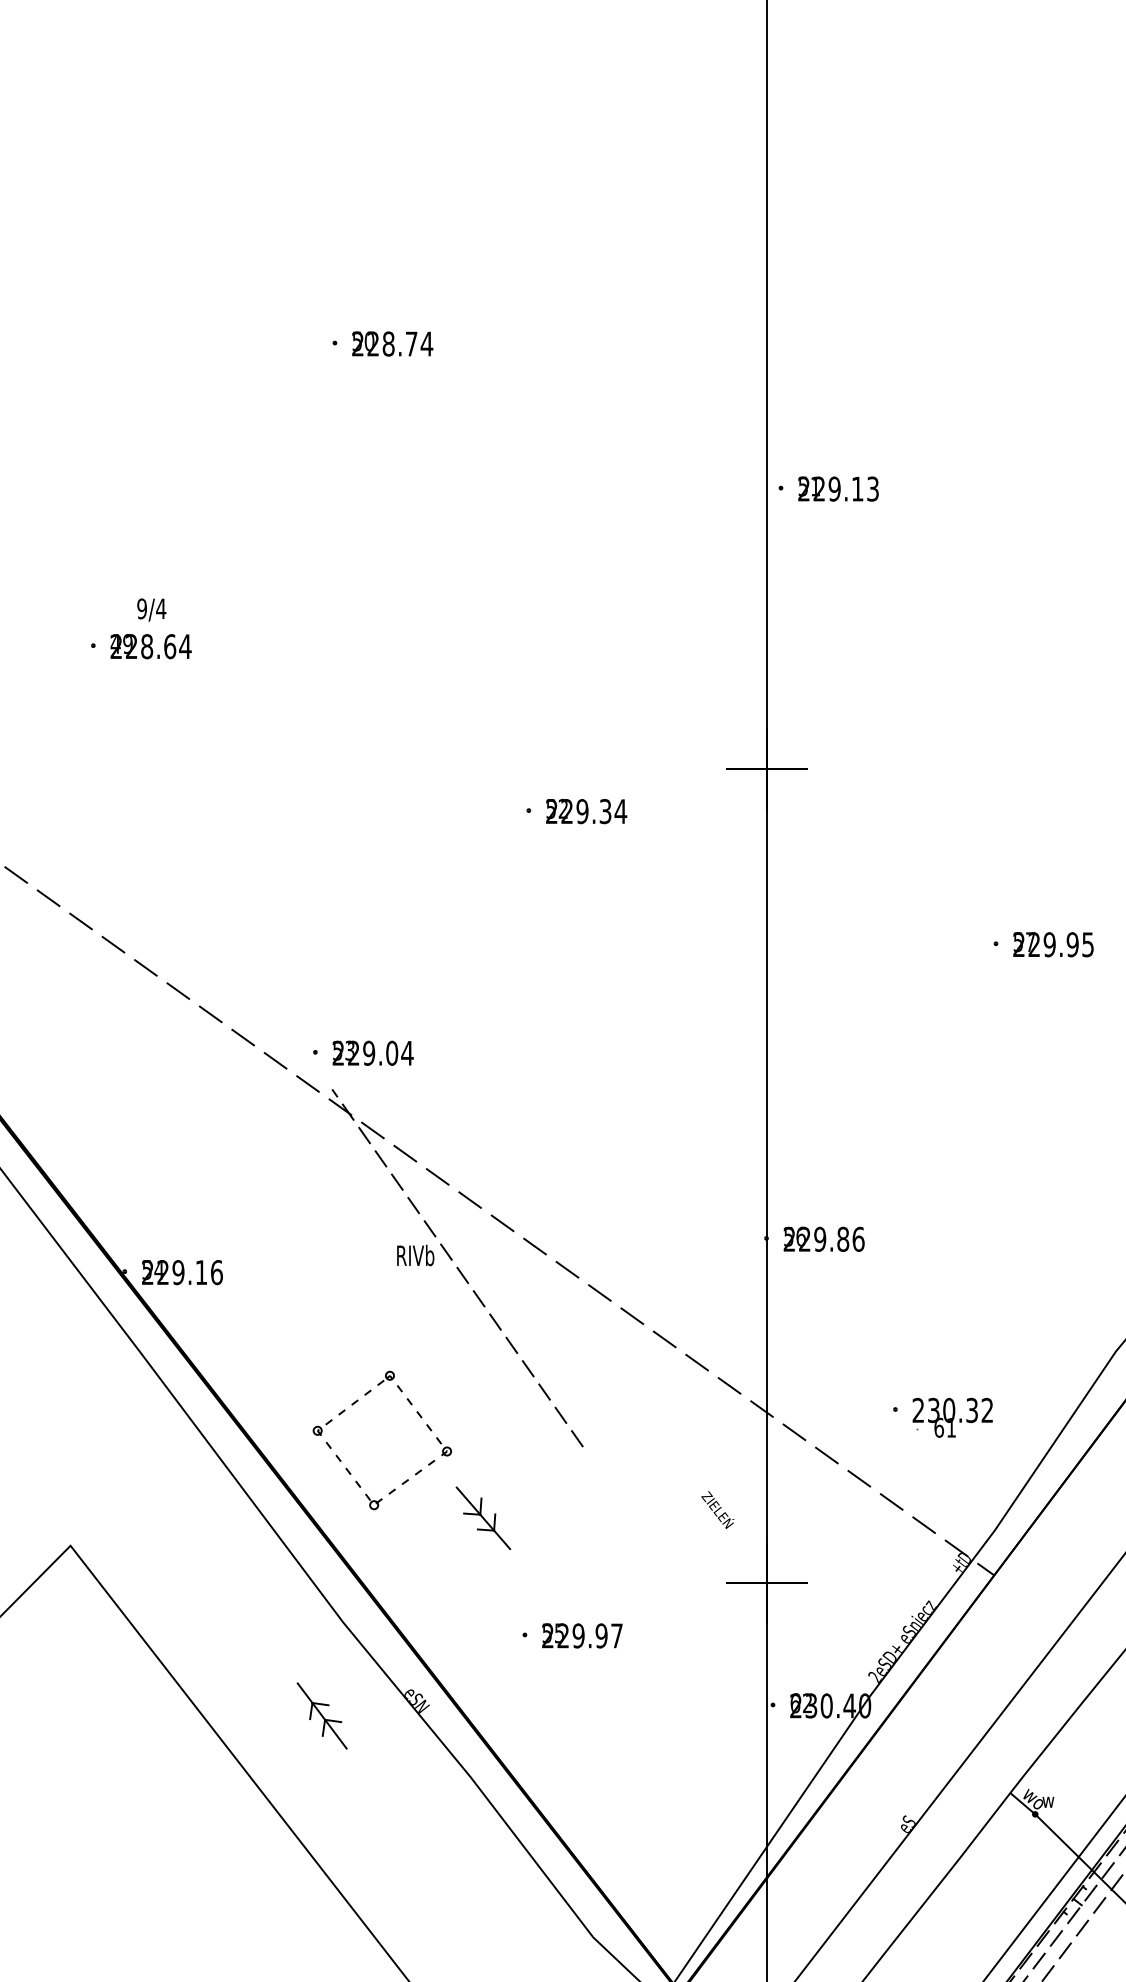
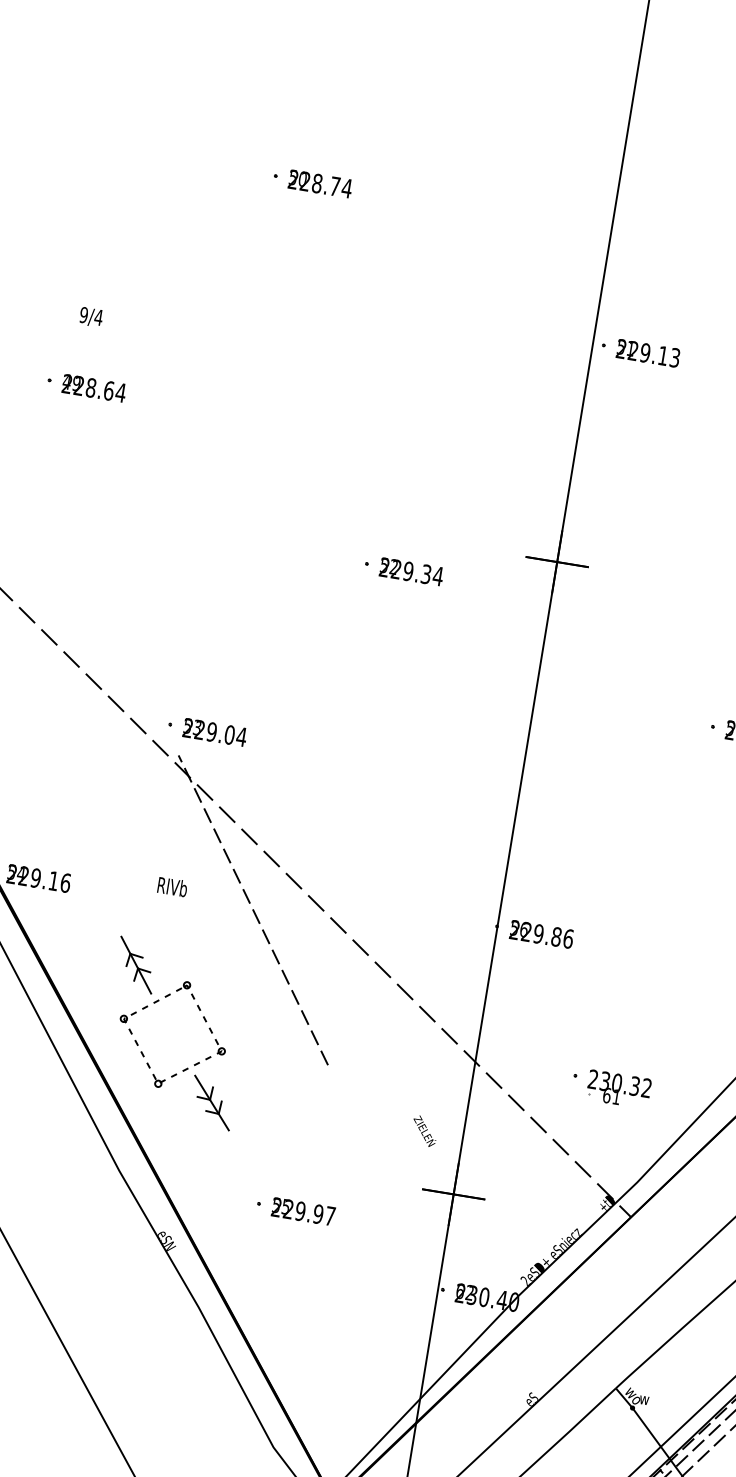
text: (151, 609) -> (91, 316), moved
text: (415, 1255) -> (172, 886), moved
part: (483, 1518) -> (212, 1103), moved
part: (321, 1715) -> (135, 964), moved

